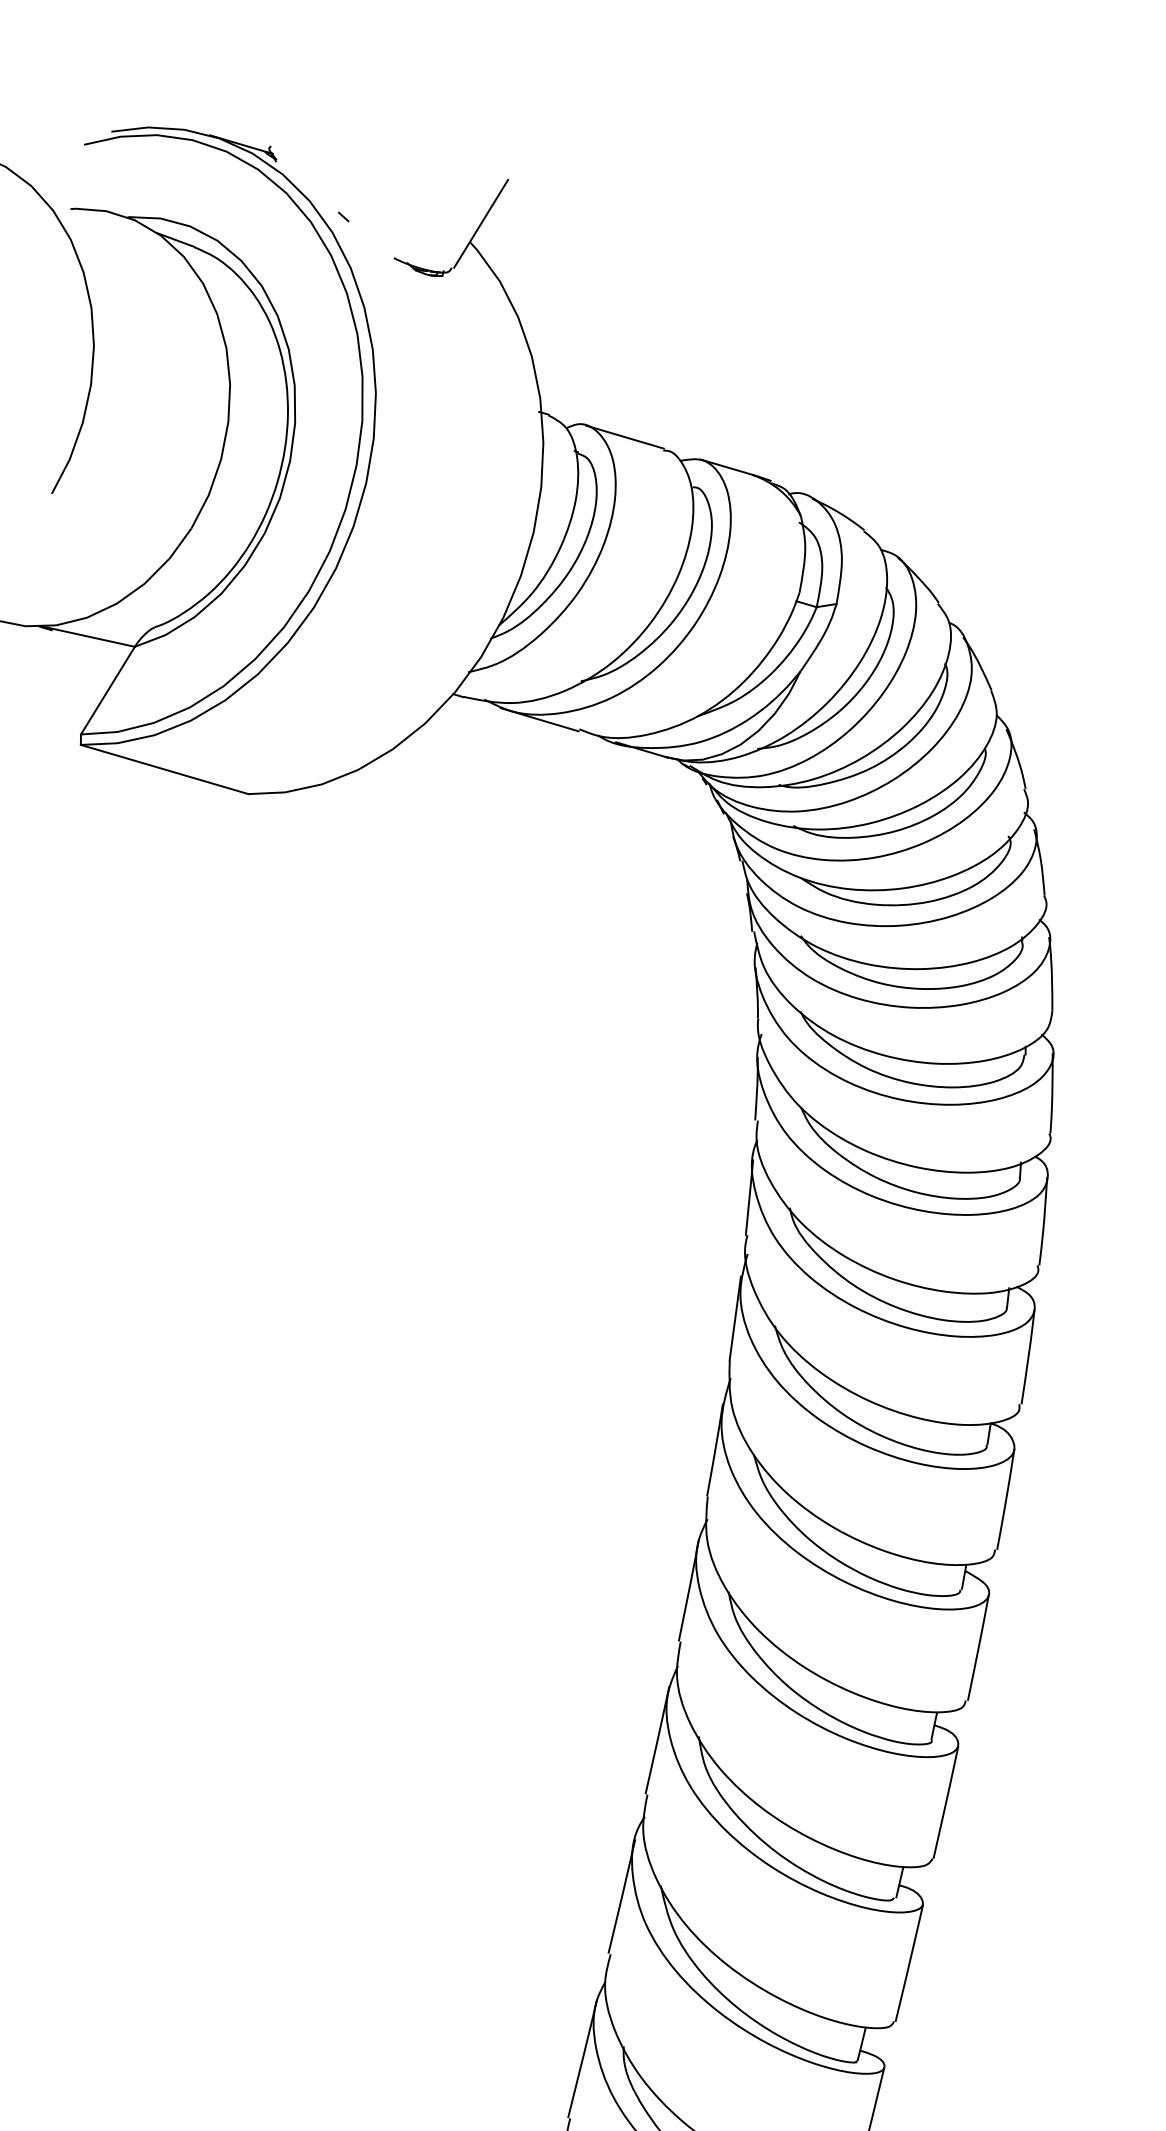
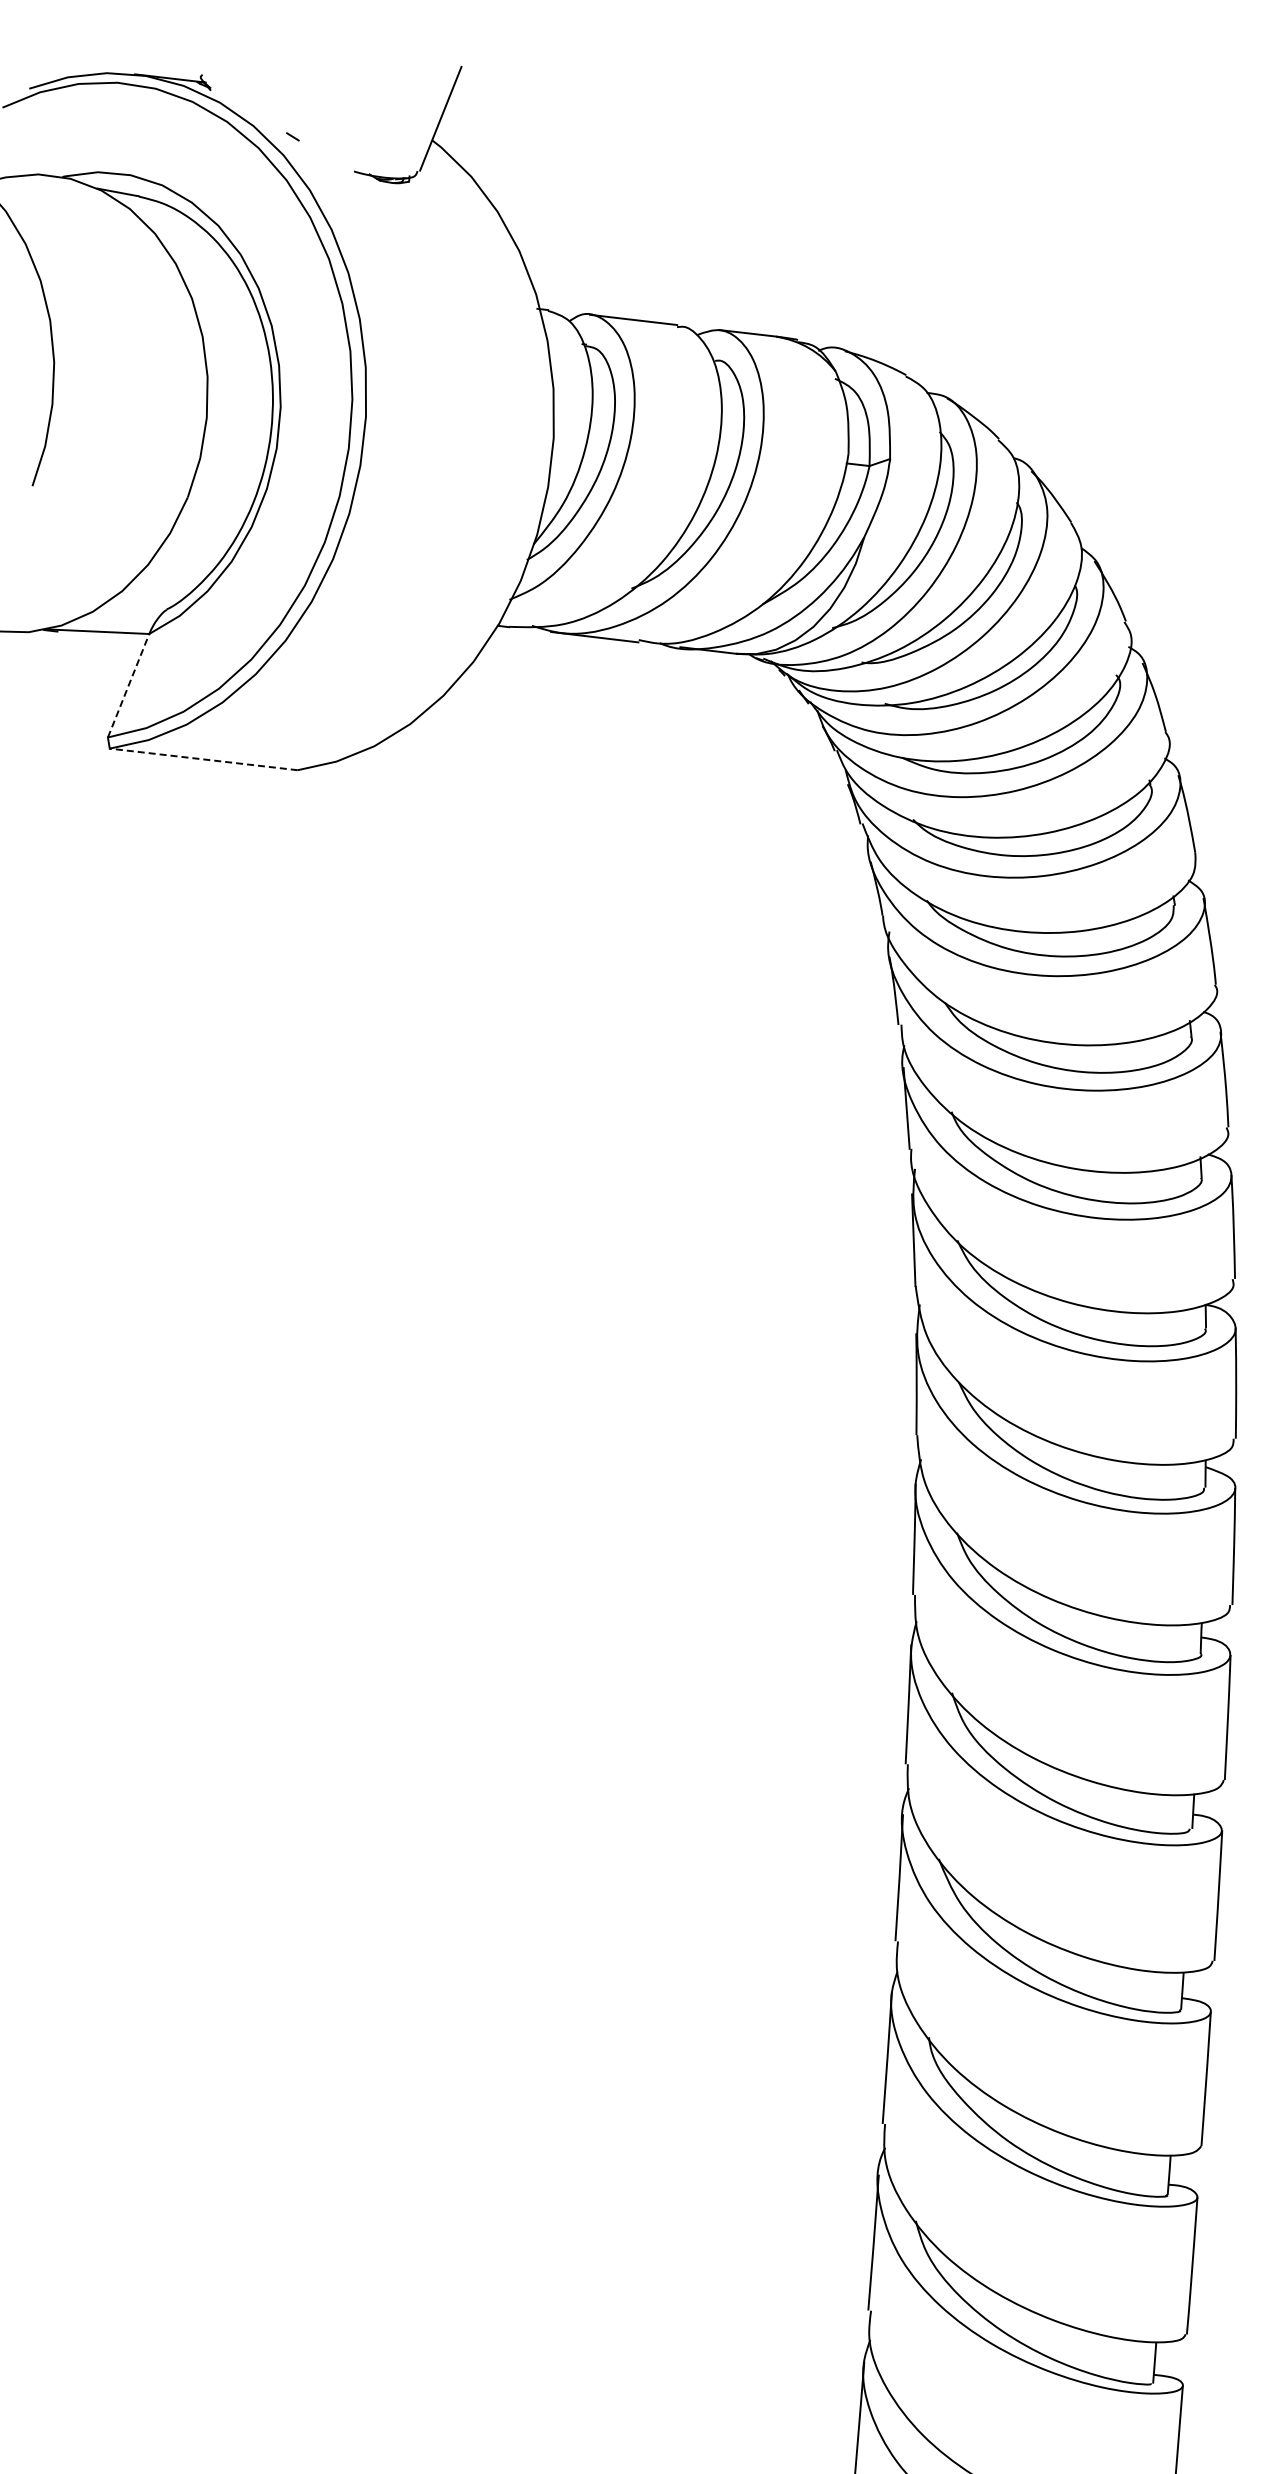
line: (107, 690) -> (128, 685), solid -> dashed
line: (164, 769) -> (203, 759), solid -> dashed

